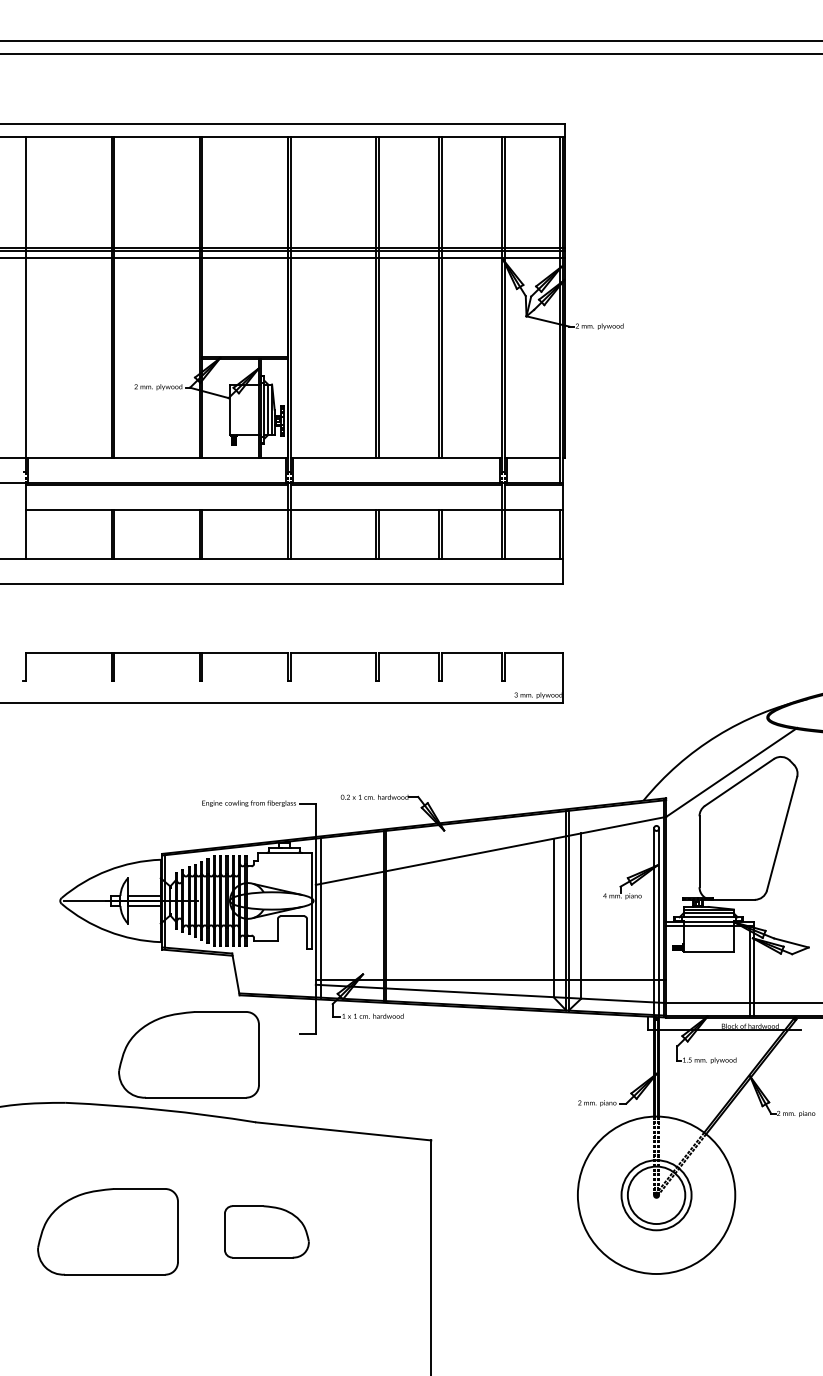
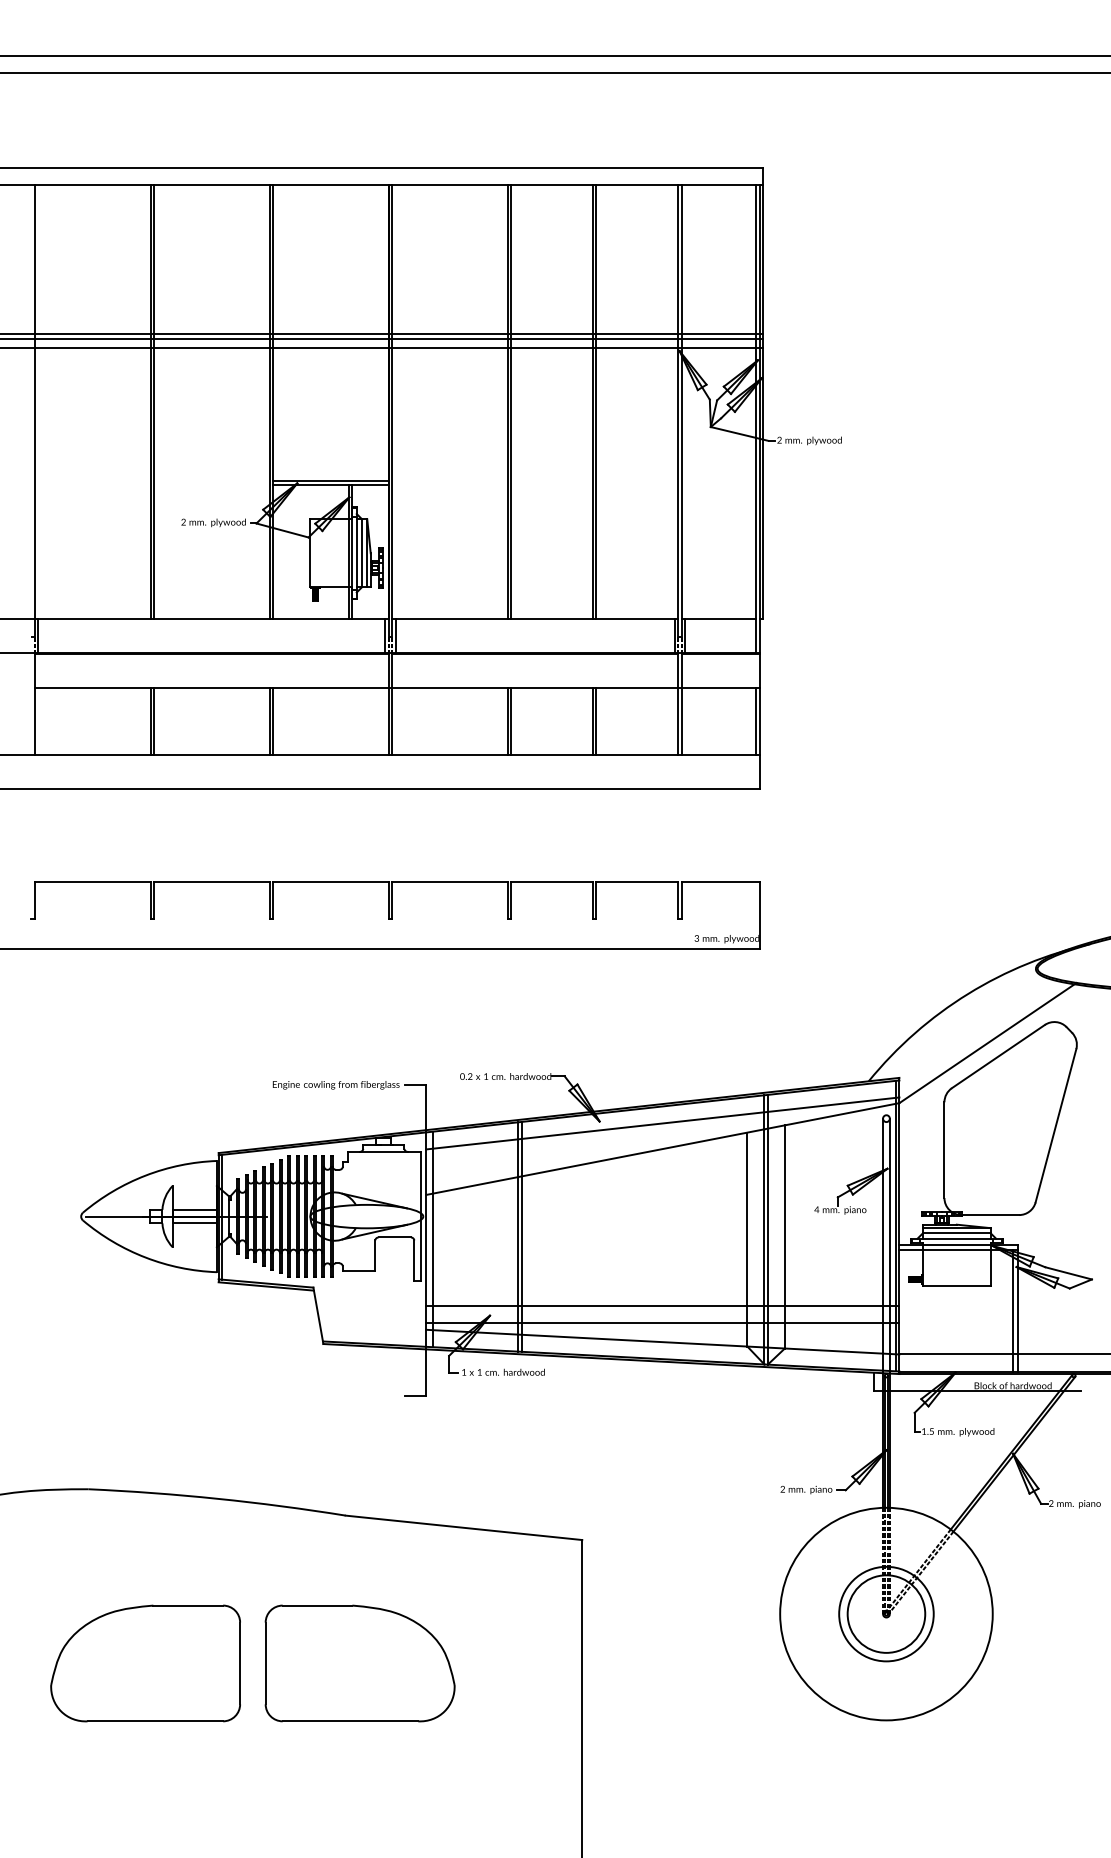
line: (490, 831) -> (662, 1122), added
line: (490, 967) -> (662, 1306), added
part: (188, 1054) -> (254, 1423), removed
part: (266, 1231) -> (359, 1662), size x1.67

